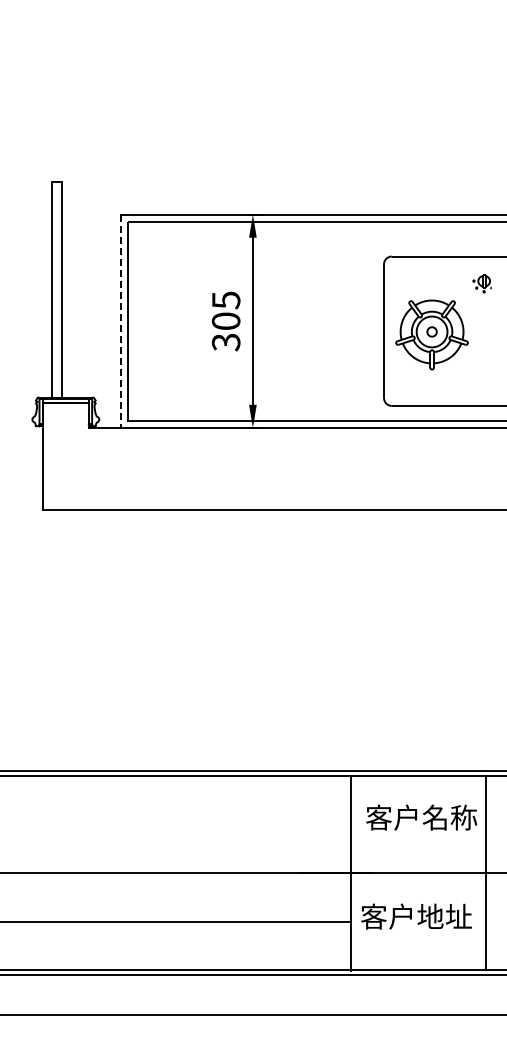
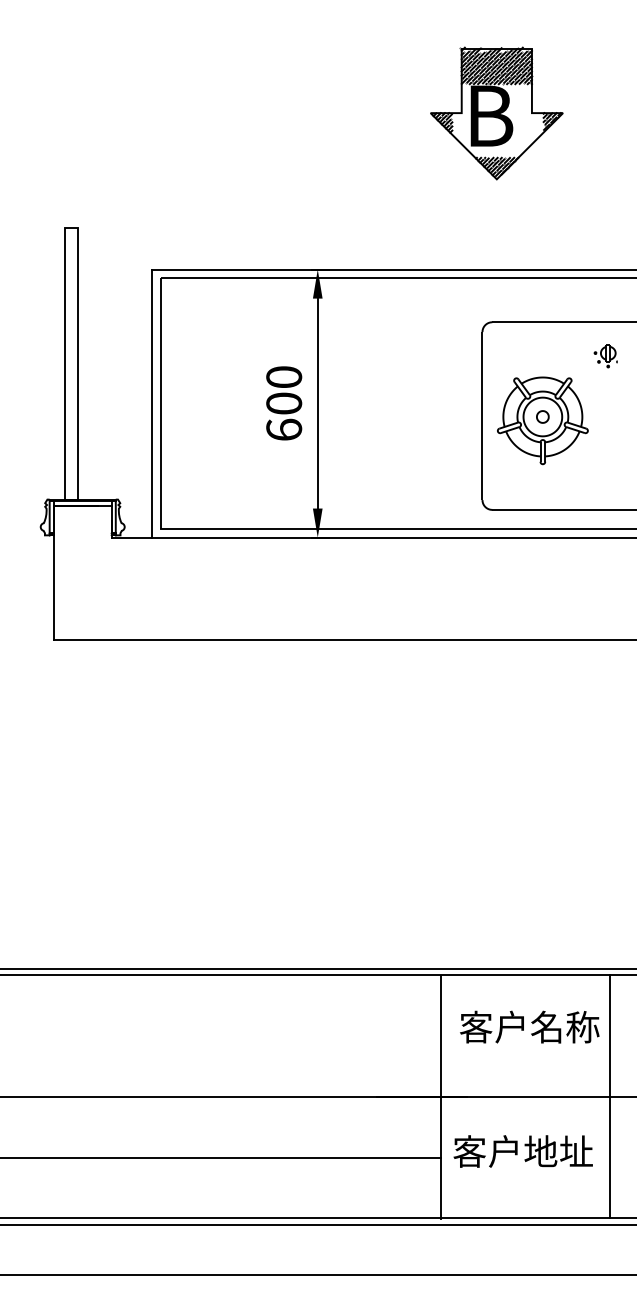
part: (395, 90) -> (496, 113), added
line: (120, 321) -> (151, 403), dashed -> solid
text: (225, 321) -> (283, 403), 305 -> 600

